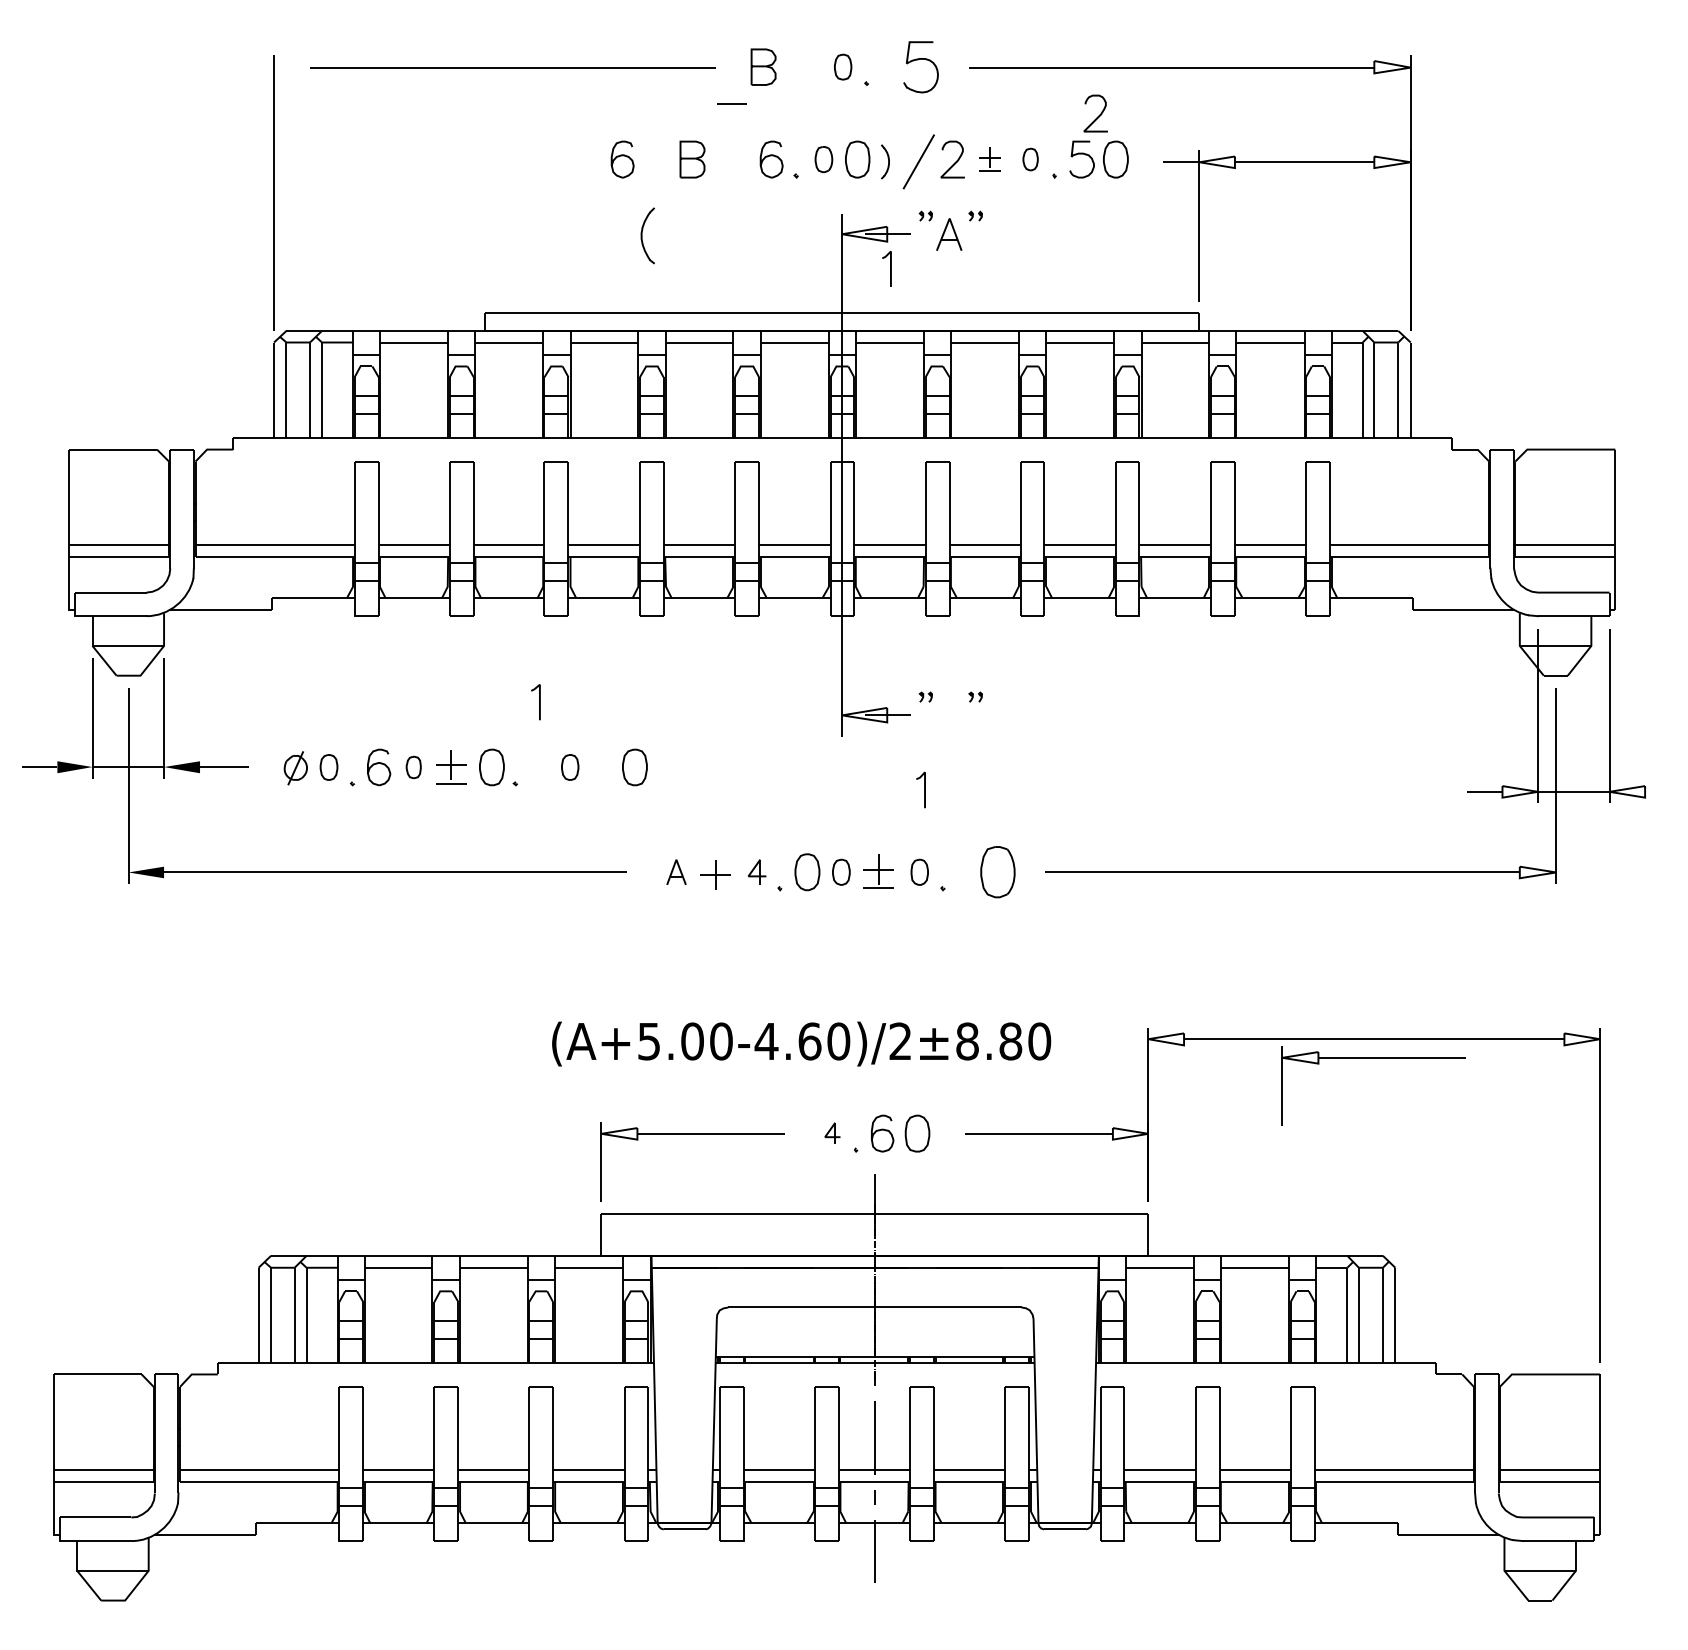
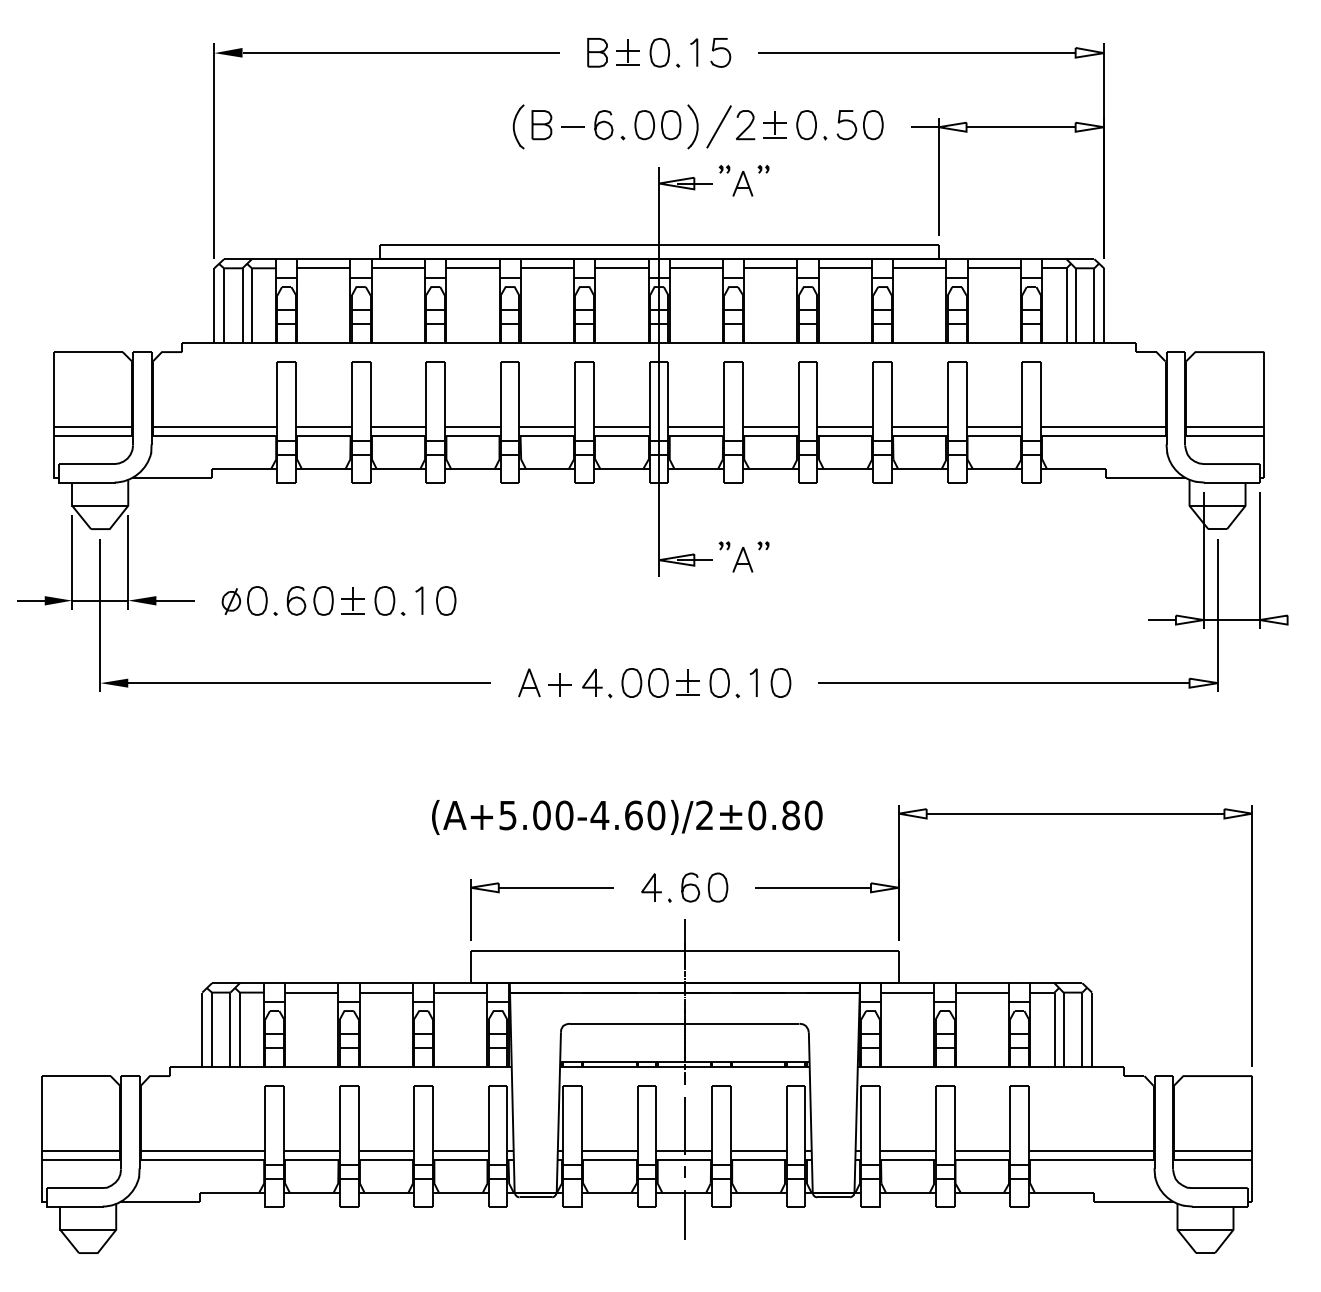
part: (802, 66) -> (628, 52), added
part: (842, 66) -> (659, 52), size x1.43
fill: (292, 67) -> (228, 53), added
part: (920, 67) -> (720, 53), size x0.71
line: (731, 103) -> (572, 126), moved
curve: (1098, 115) -> (859, 90), removed
curve: (622, 156) -> (487, 122), removed
part: (823, 159) -> (644, 125), size x1.43
part: (989, 159) -> (774, 125), size x1.43
part: (1030, 159) -> (806, 125), size x1.67
part: (885, 161) -> (692, 126), size x1.67
part: (647, 235) -> (518, 126), moved
line: (890, 268) -> (696, 52), moved
line: (539, 702) -> (422, 600), moved
part: (949, 714) -> (743, 559), added
part: (328, 767) -> (256, 600), size x1.43
part: (413, 767) -> (323, 600), size x1.67
part: (569, 767) -> (445, 600), size x1.43
part: (634, 767) -> (496, 600), removed
line: (924, 789) -> (756, 682), moved
part: (757, 871) -> (592, 682), size x1.43
part: (676, 872) -> (529, 683), size x1.43
part: (841, 872) -> (658, 683), size x1.43
part: (919, 872) -> (719, 683), size x1.43
part: (997, 872) -> (780, 683), size x0.71
text: (967, 1041) -> (757, 815), (A+5.00-4.60)/2±8.80 -> (A+5.00-4.60)/2±0.80
part: (1373, 1058) -> (1074, 828), removed
part: (832, 1133) -> (651, 887), size x1.67

